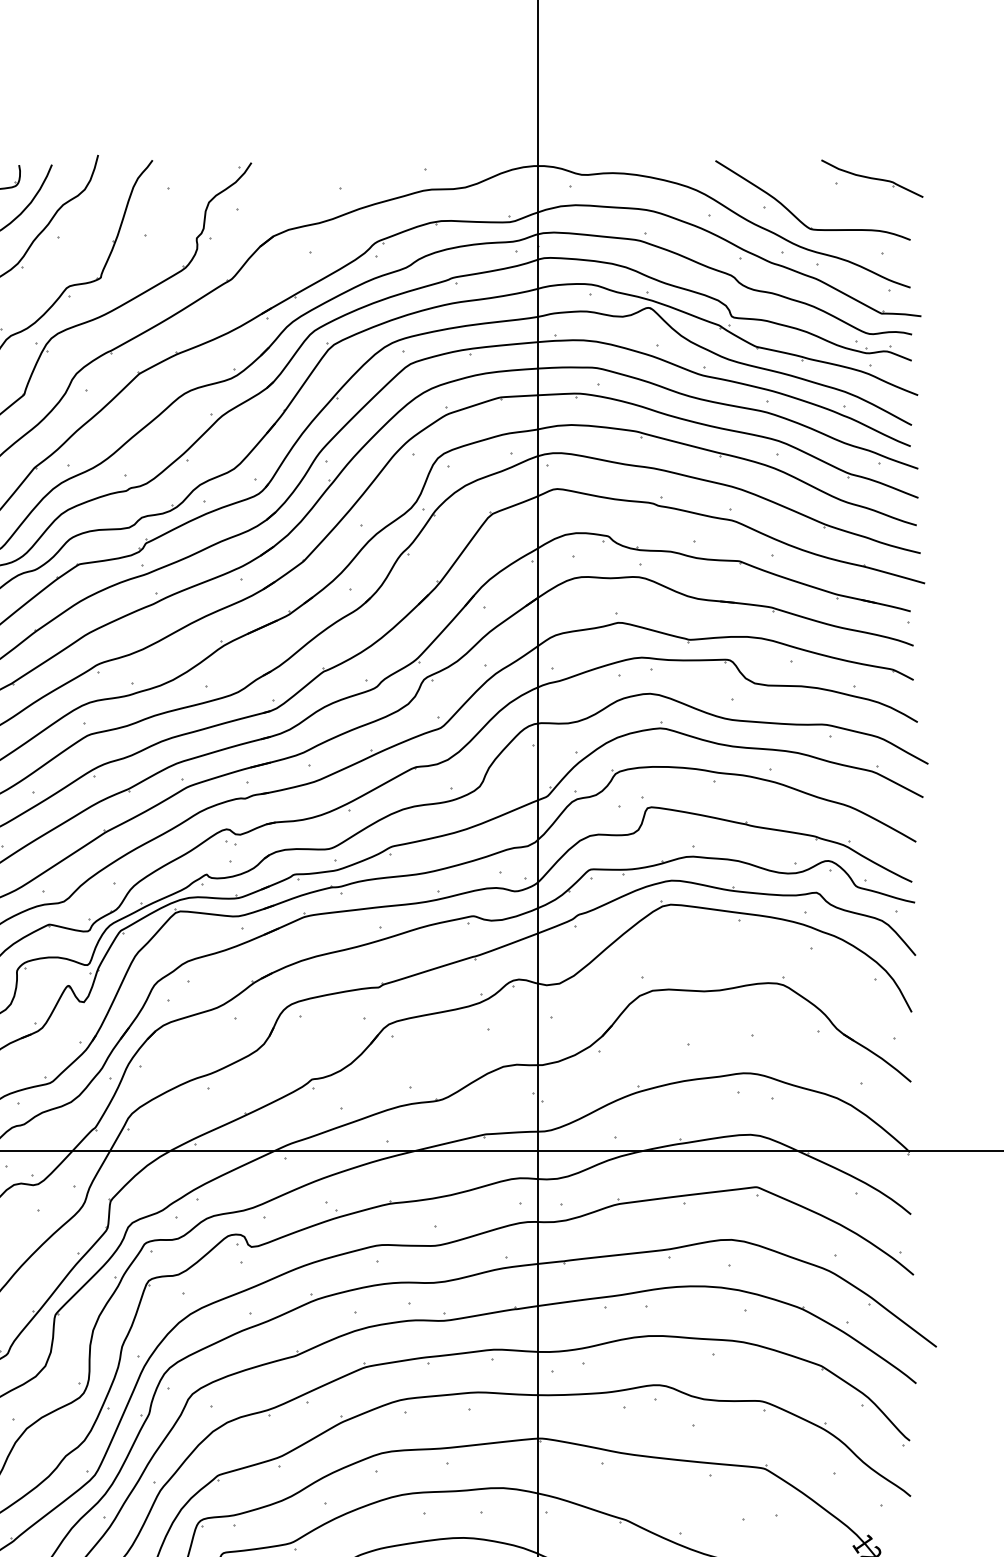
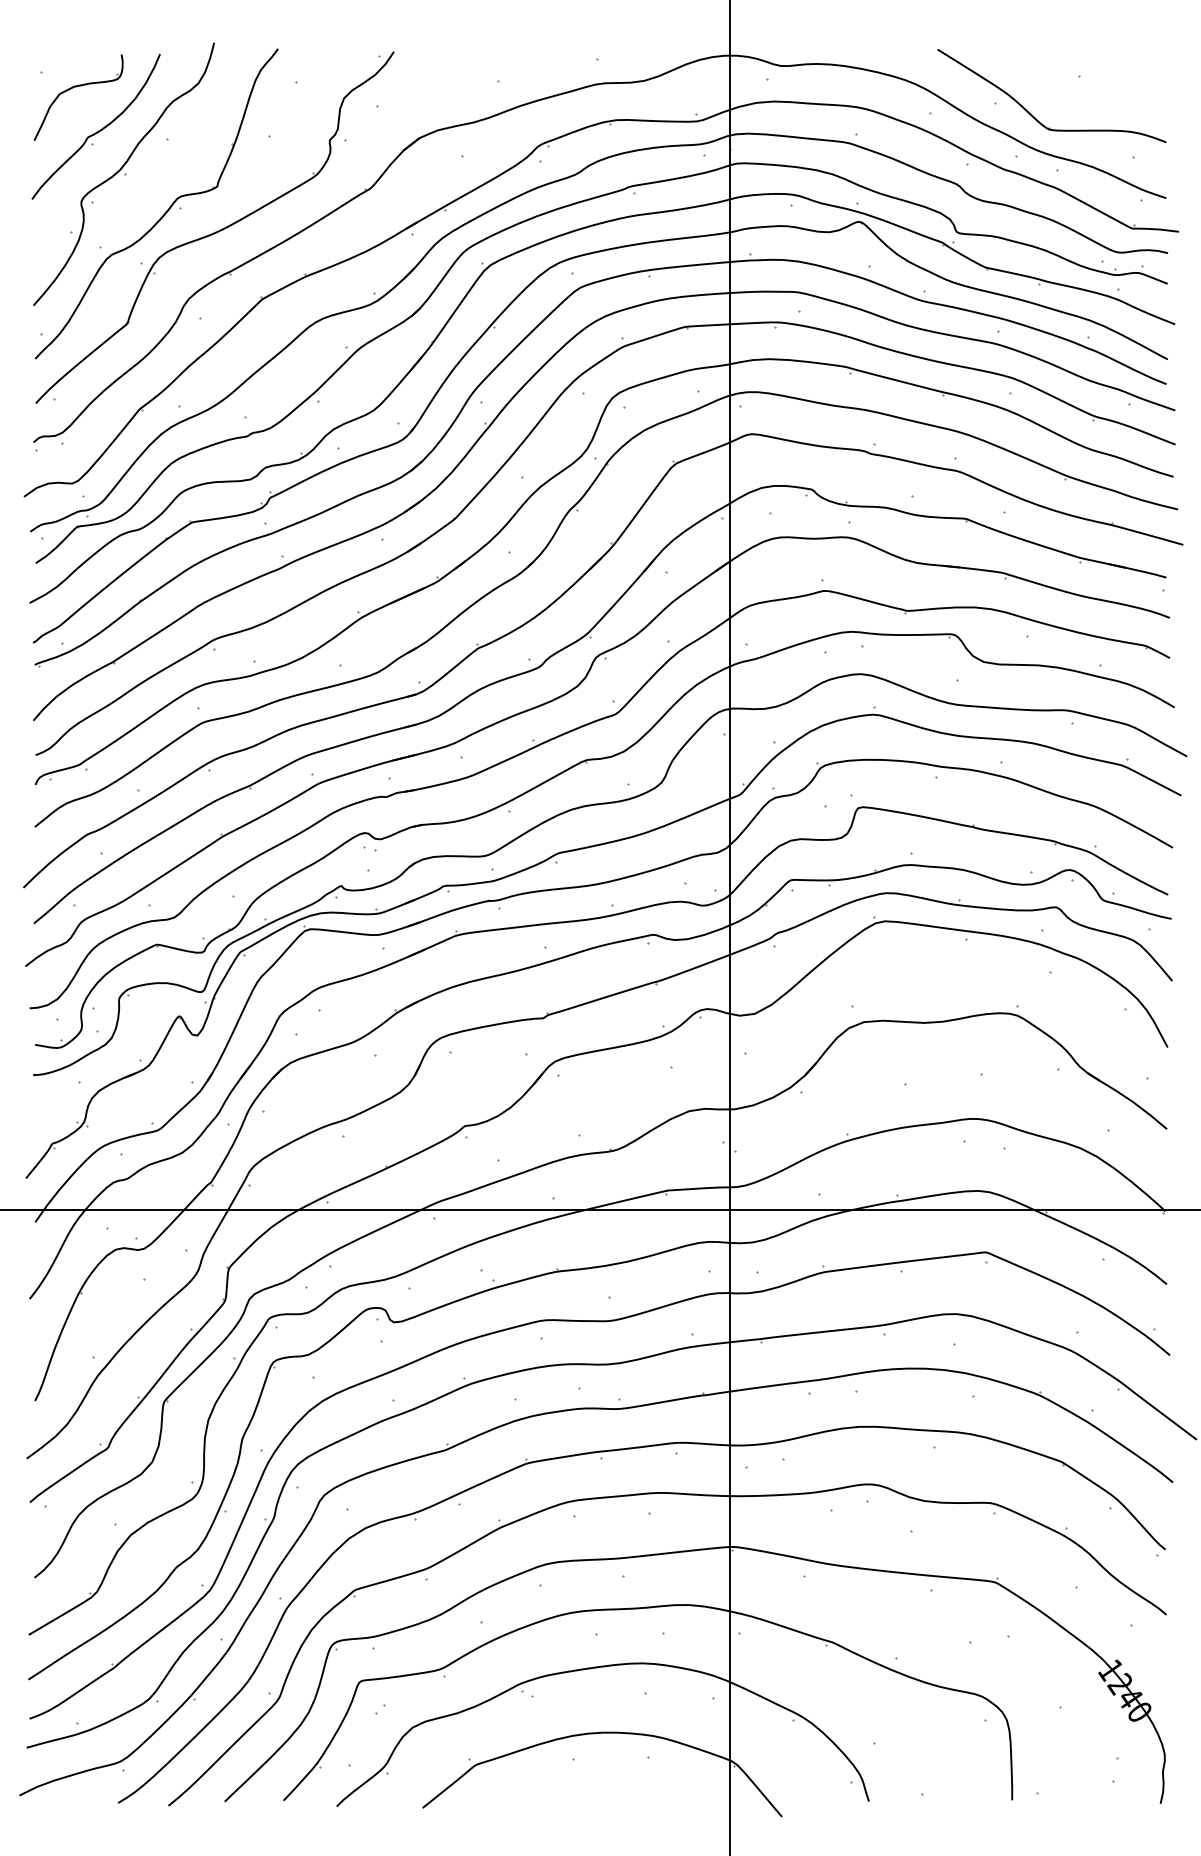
part: (872, 178) -> (1121, 70), removed

